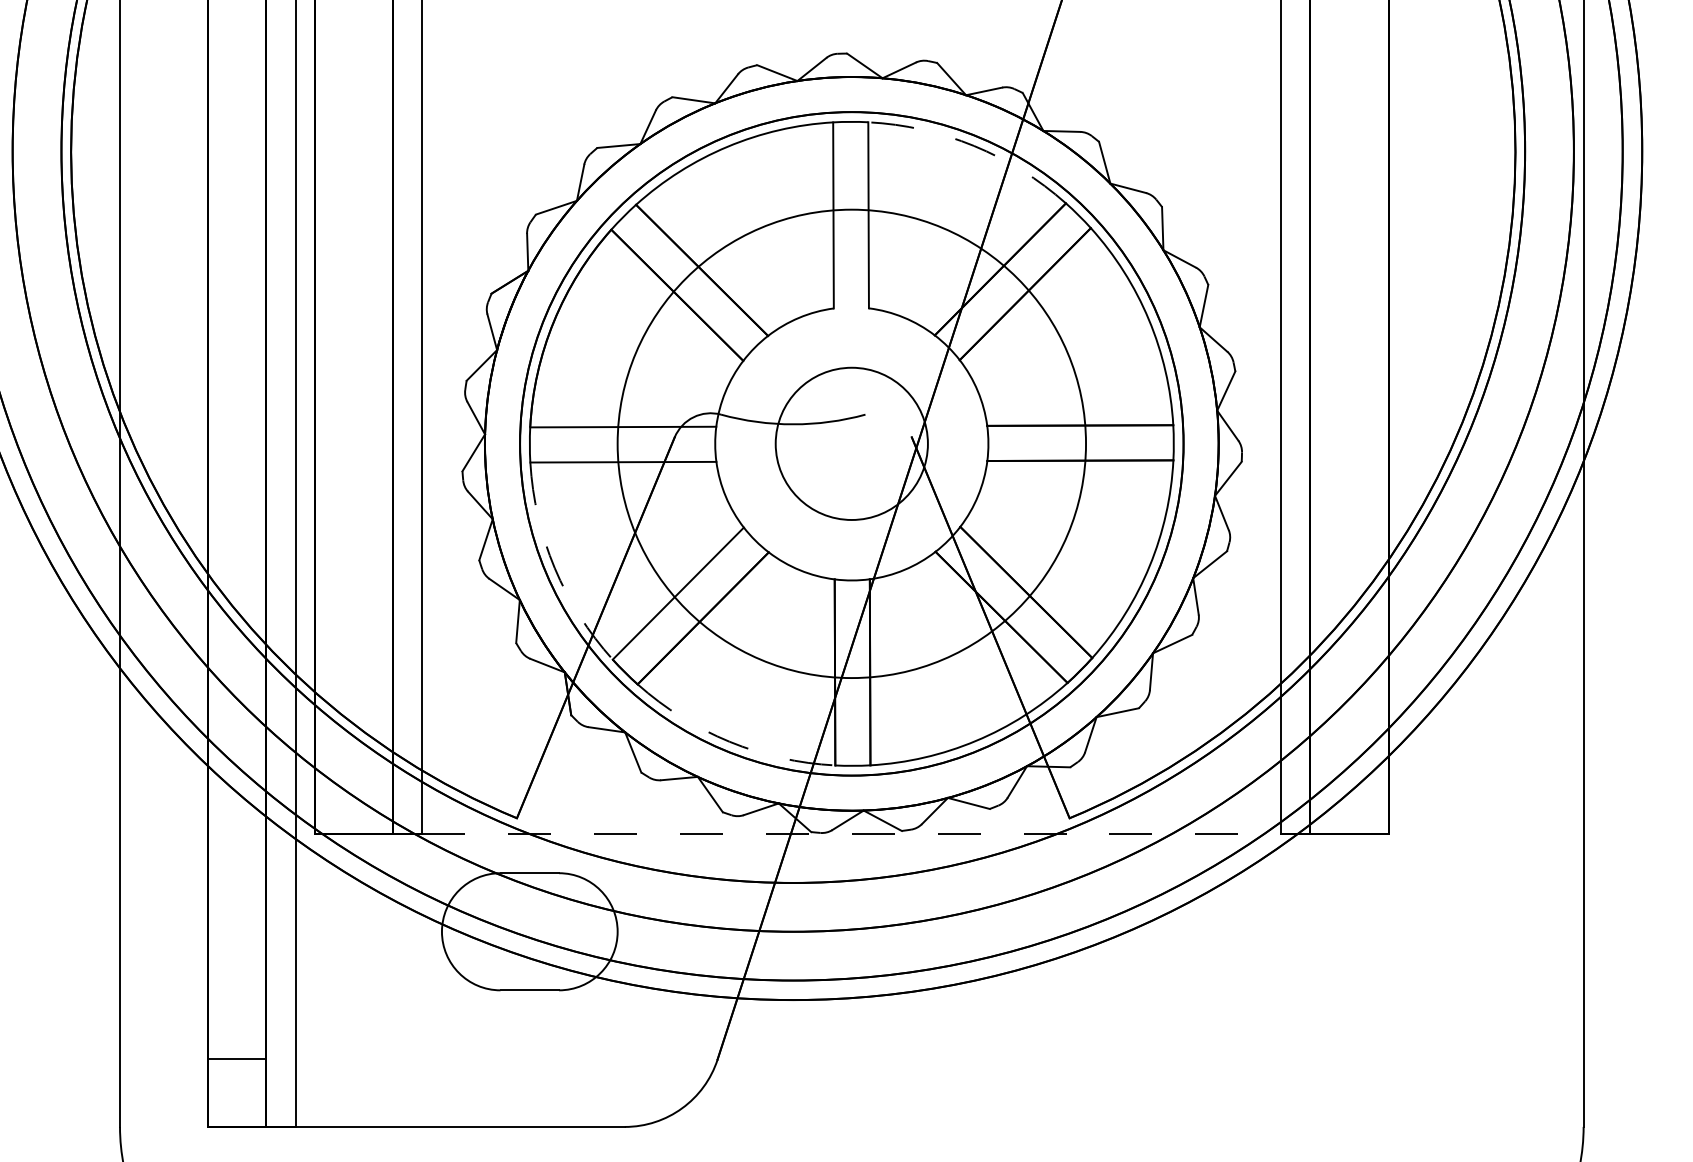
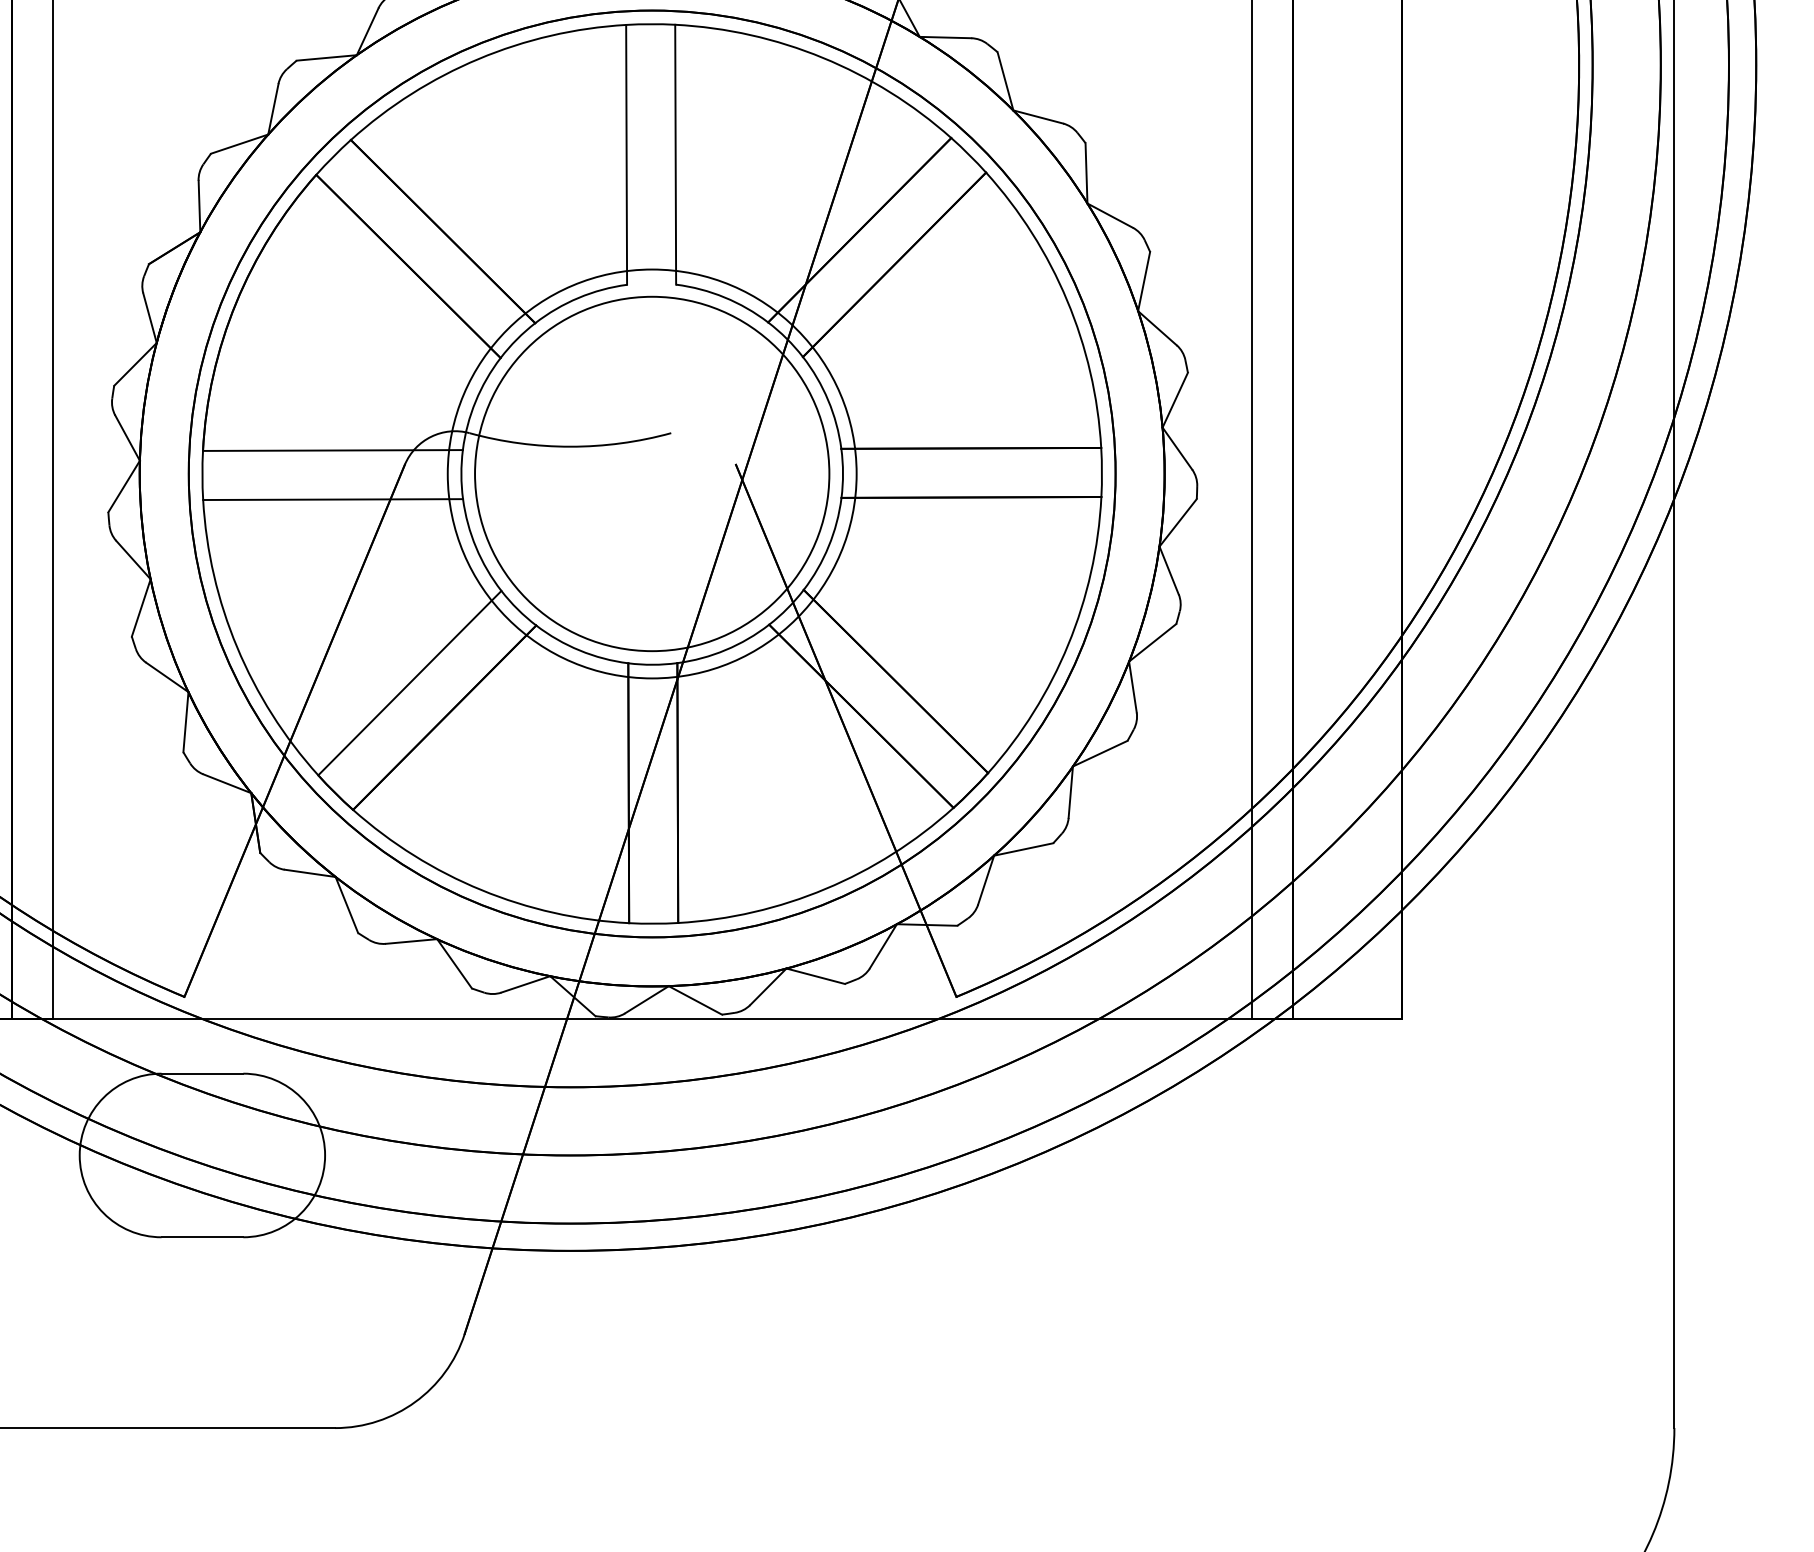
arc: (974, 145) -> (823, 57), dashed -> solid
circle: (851, 443) -> (651, 473), size x0.62
circle: (851, 443) -> (651, 473), size x1.67
arc: (554, 568) -> (236, 648), dashed -> solid
arc: (729, 741) -> (481, 889), dashed -> solid
line: (852, 834) -> (653, 1019), dashed -> solid

